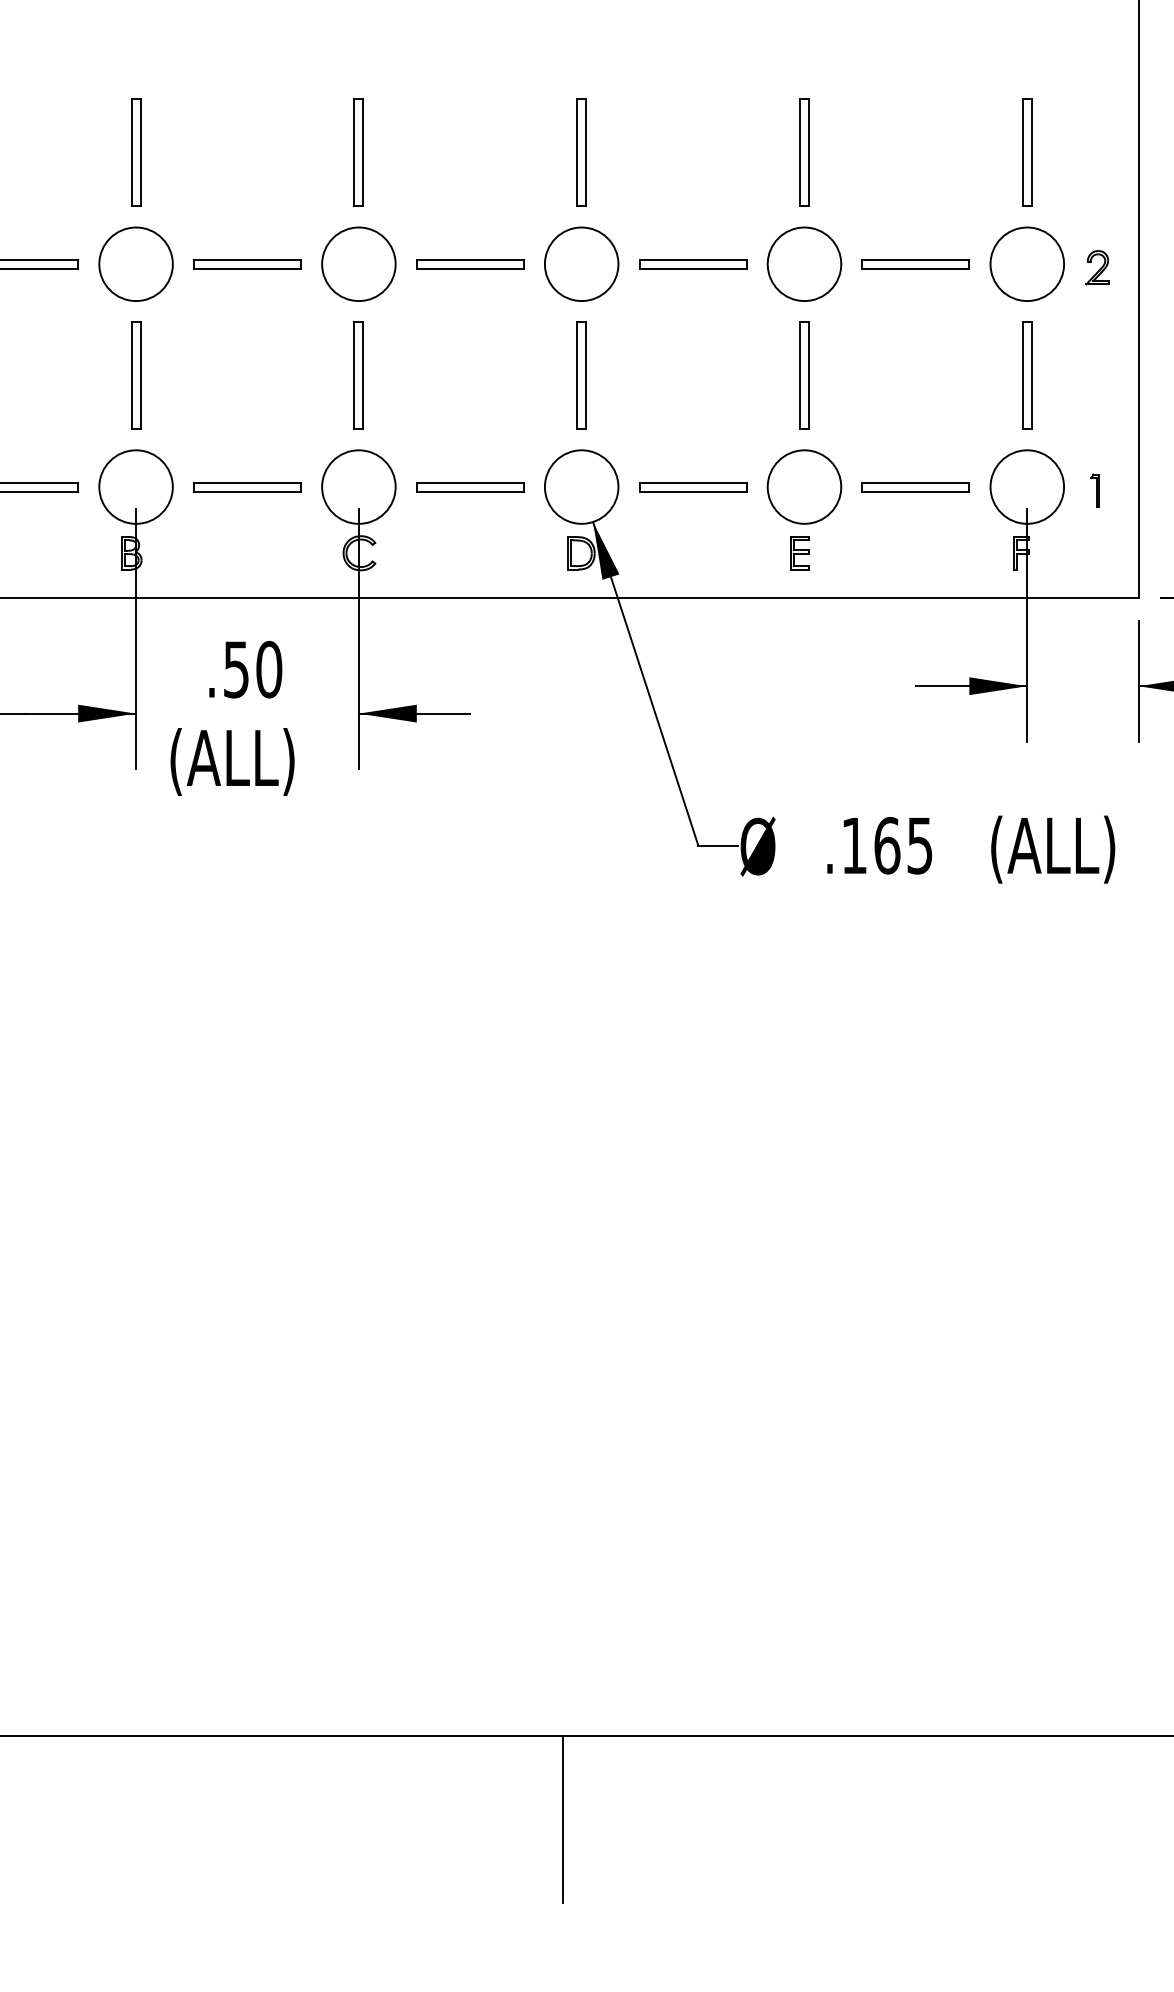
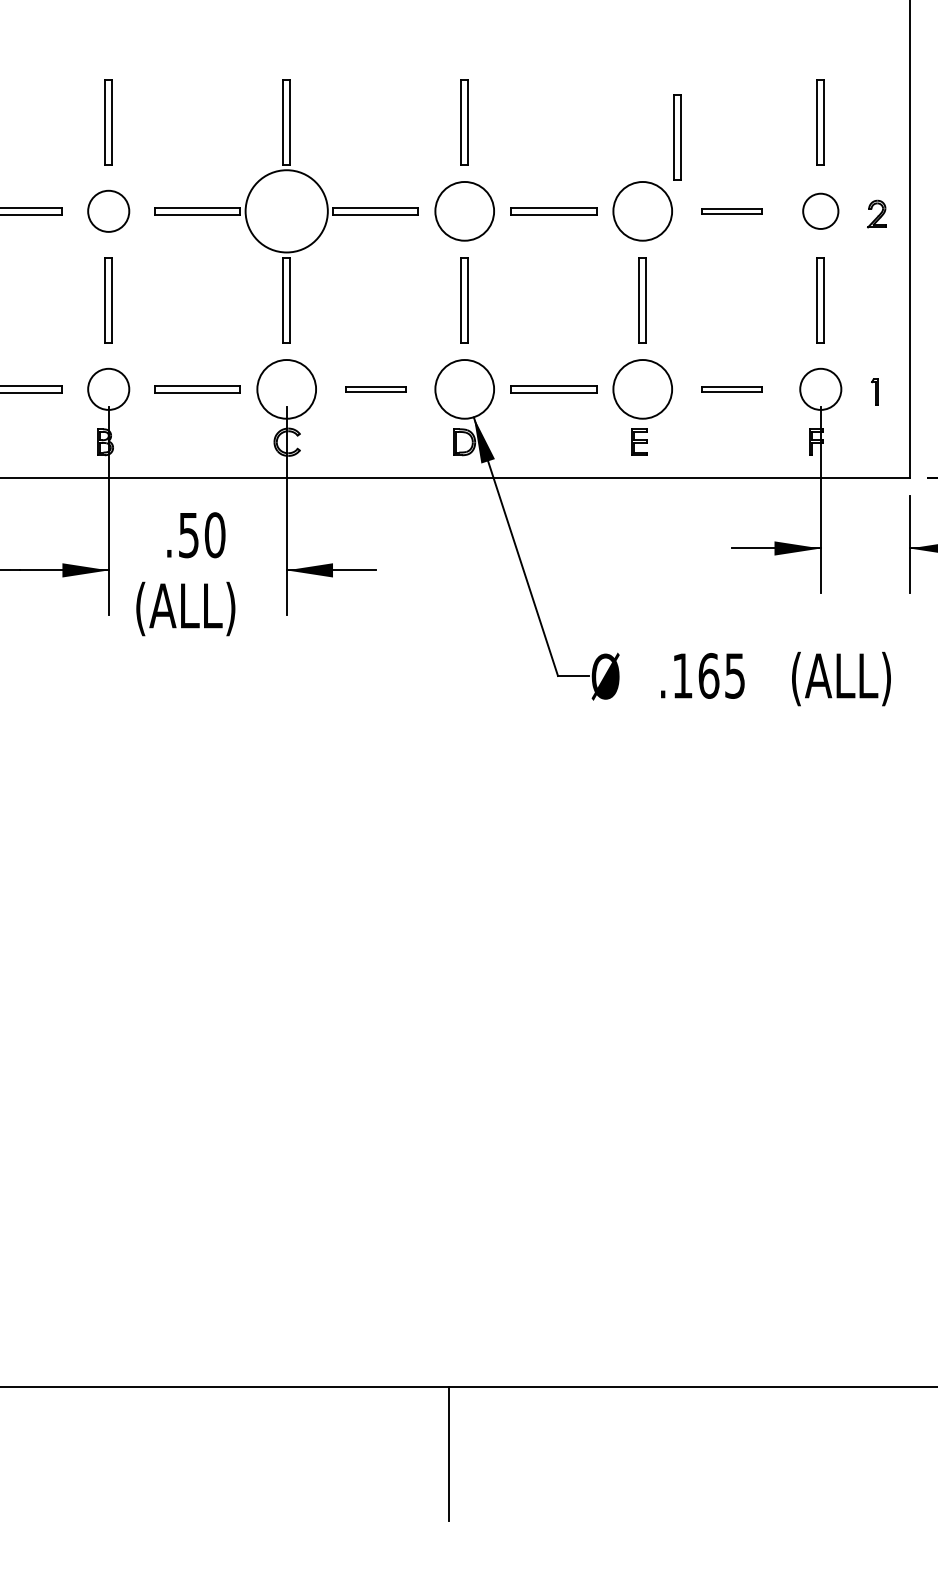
part: (804, 152) -> (677, 137), moved
circle: (135, 264) -> (108, 211), size x0.7
circle: (358, 264) -> (286, 211), size x1.4
part: (915, 264) -> (731, 211), size x0.7
circle: (1027, 264) -> (820, 211), size x0.6
circle: (135, 486) -> (108, 388), size x0.7
circle: (1027, 486) -> (820, 388), size x0.7
part: (470, 487) -> (375, 389), size x0.7
part: (915, 487) -> (731, 389), size x0.7

